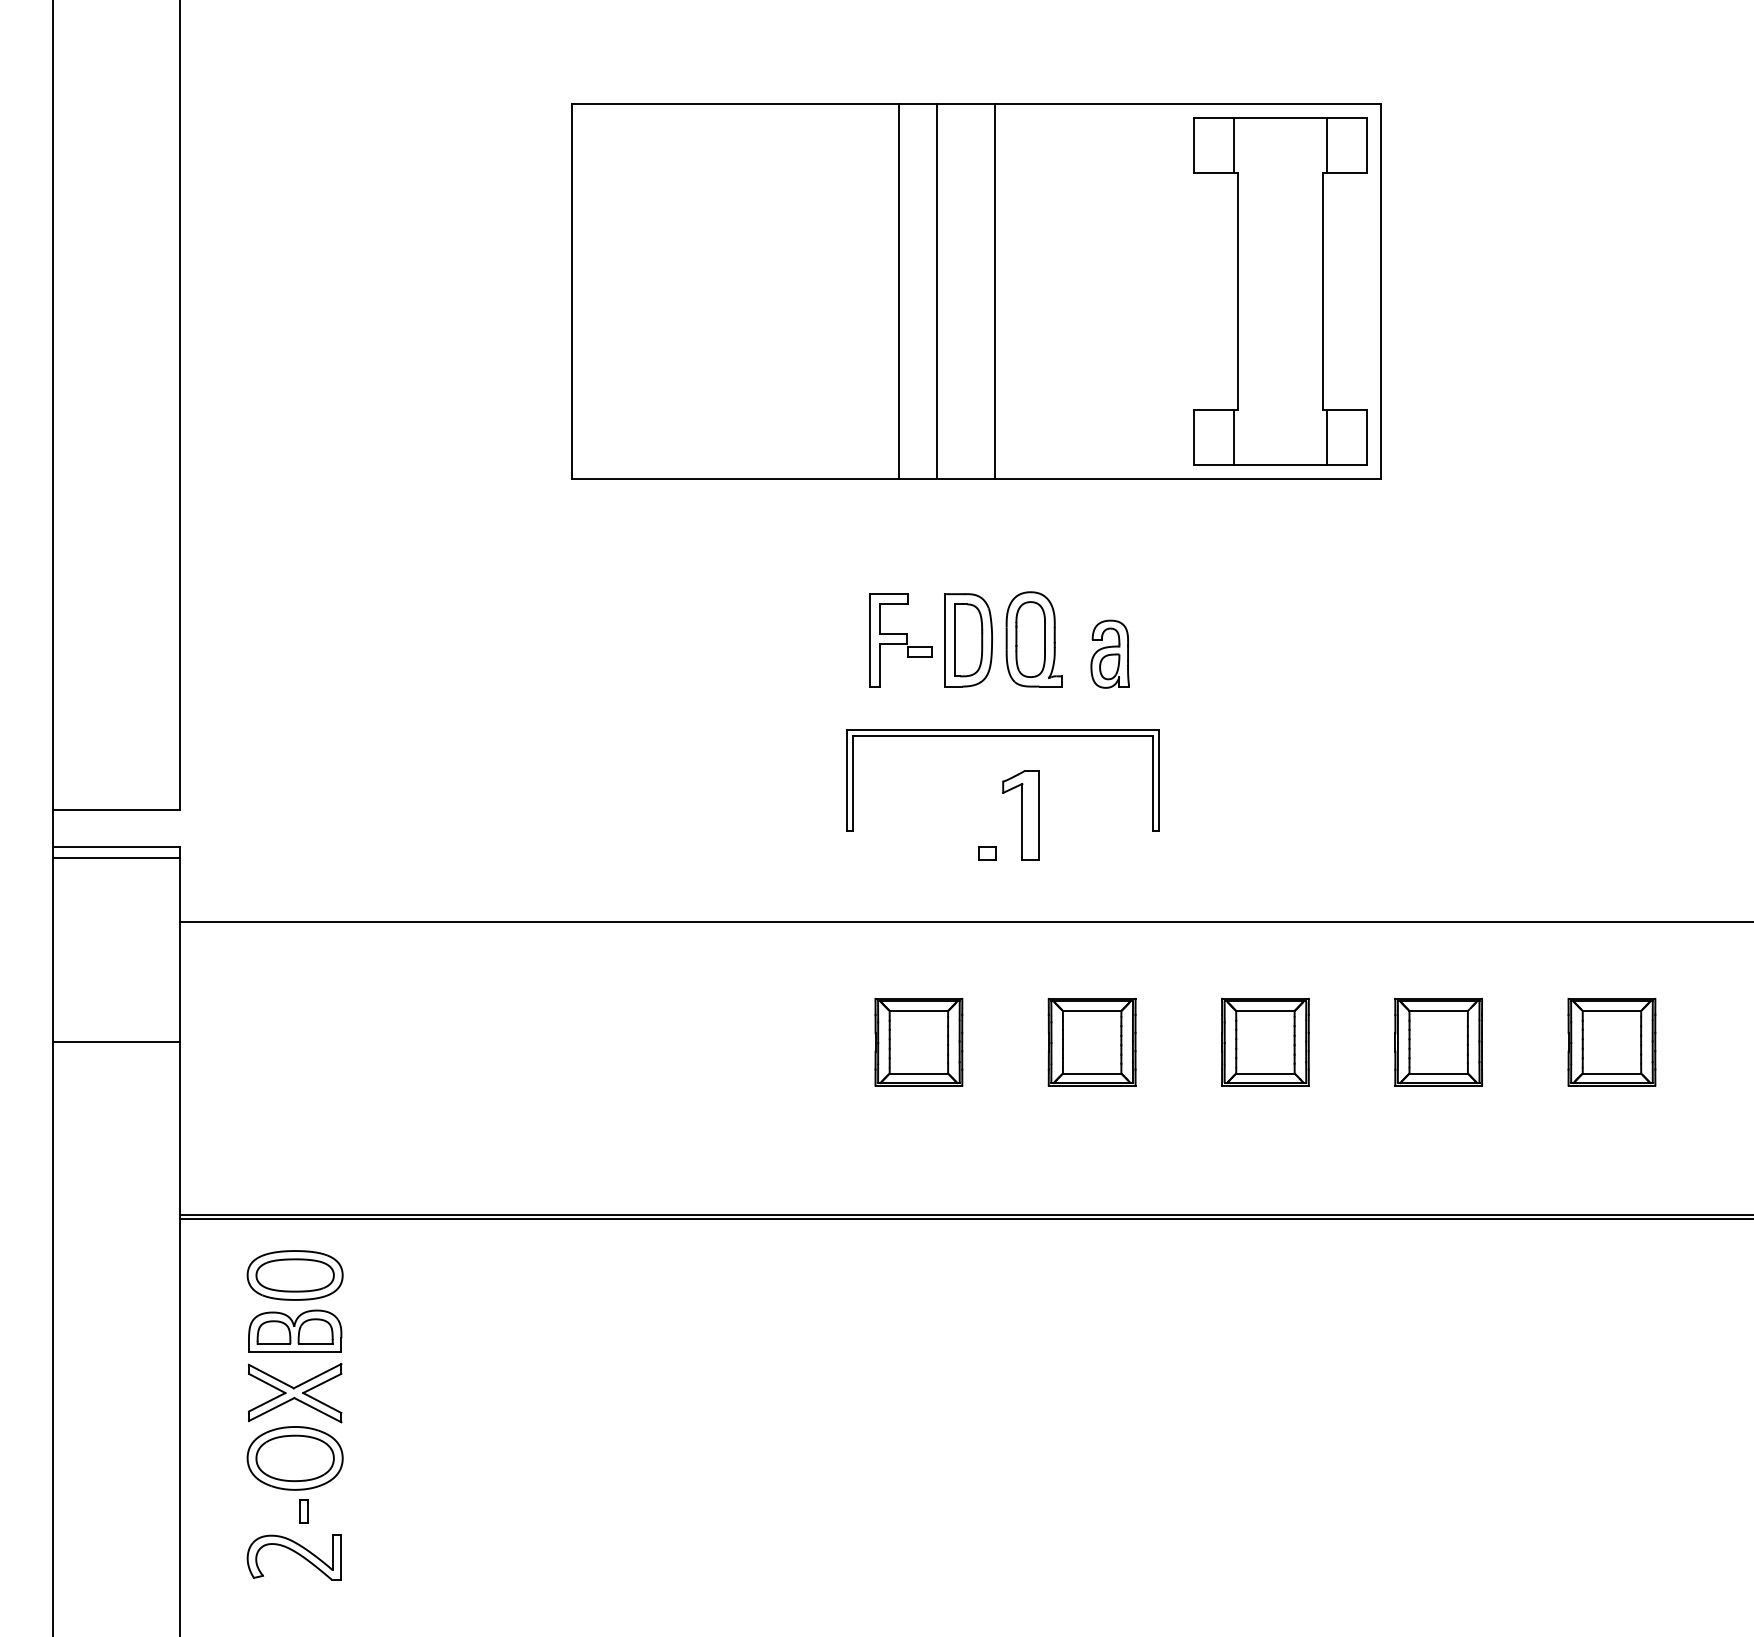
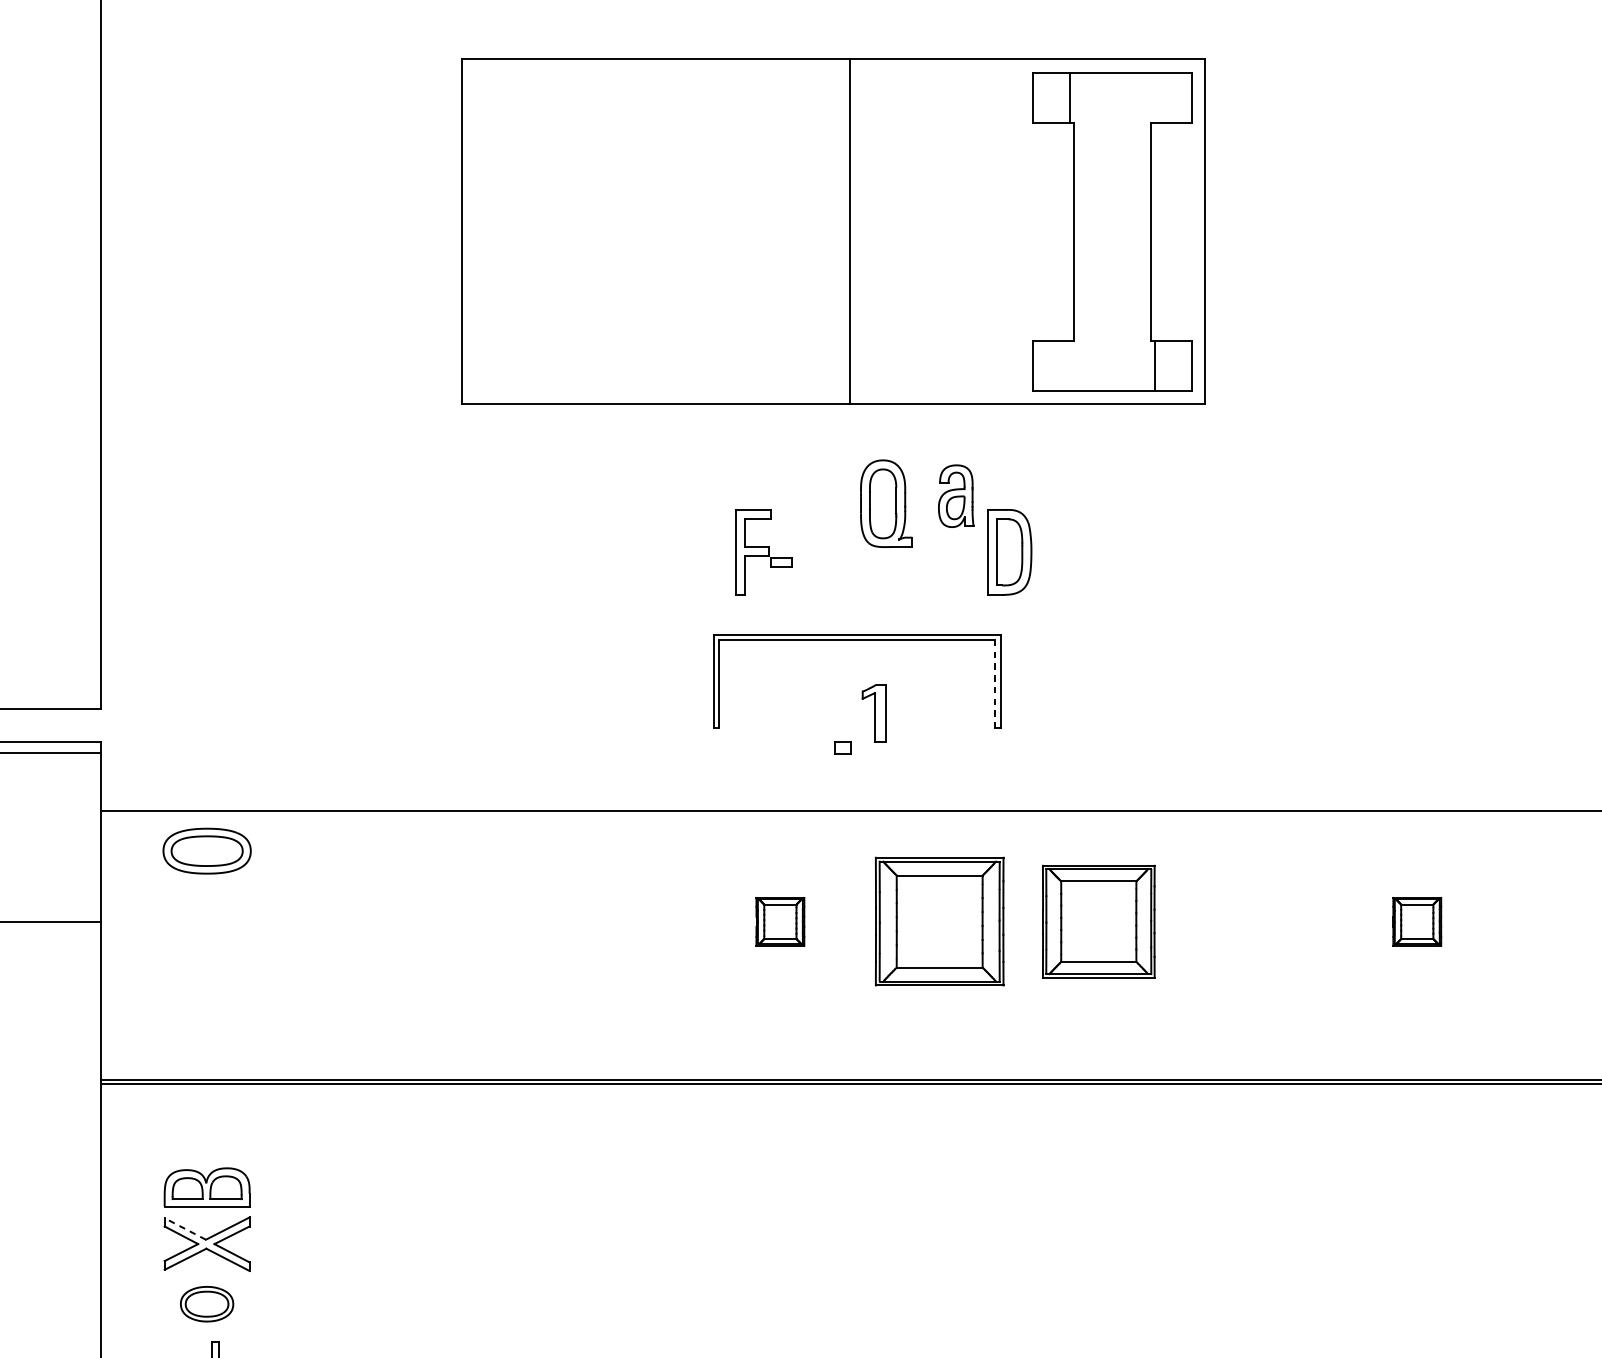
line: (1326, 145) -> (1154, 97), removed
line: (899, 291) -> (762, 231), removed
line: (936, 291) -> (796, 231), removed
line: (1234, 436) -> (1070, 365), removed
part: (1033, 639) -> (885, 503), moved
part: (968, 640) -> (1009, 552), moved
part: (1109, 653) -> (955, 495), moved
line: (1152, 783) -> (995, 683), solid -> dashed
part: (1020, 815) -> (873, 713), size x0.7
part: (918, 1042) -> (779, 921), size x0.6
part: (1091, 1042) -> (938, 921), size x1.6
part: (1265, 1042) -> (1098, 921), size x1.4
part: (1438, 1042) -> (1257, 921), removed
part: (1611, 1042) -> (1416, 921), size x0.6
part: (294, 1275) -> (206, 851), moved
line: (270, 1376) -> (184, 1228), solid -> dashed
part: (294, 1458) -> (206, 1304), size x0.6

